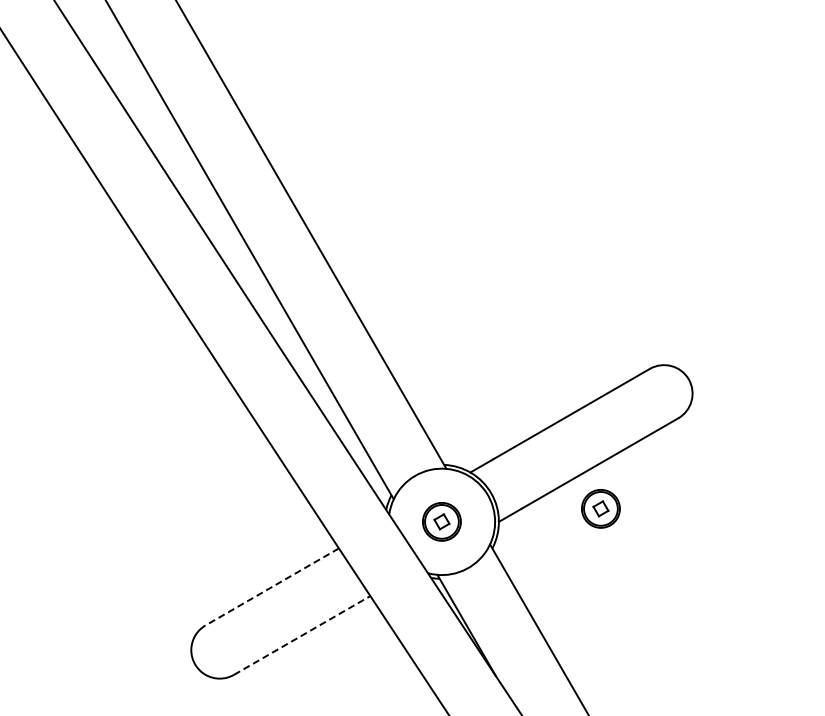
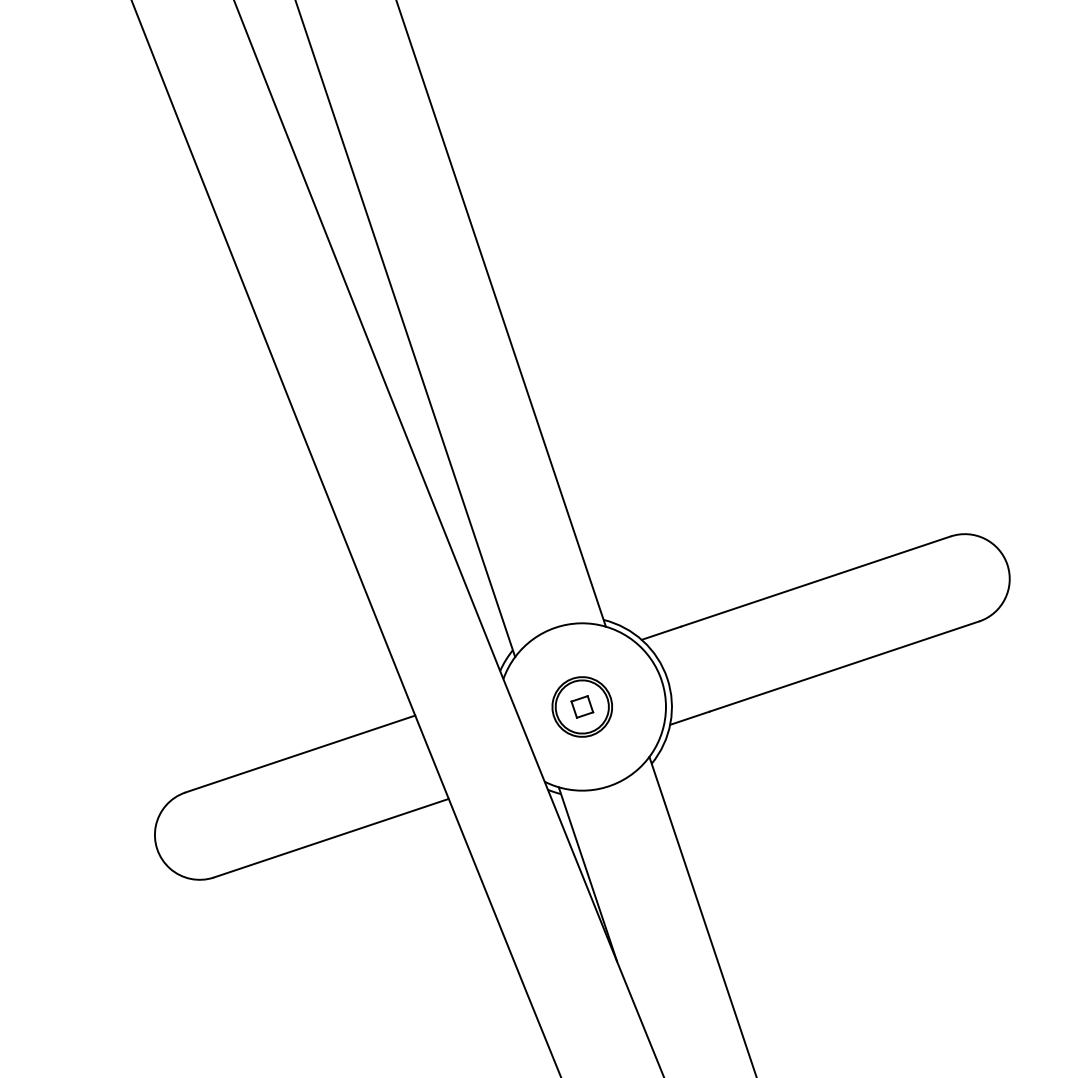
part: (600, 508) -> (830, 736), removed
line: (271, 587) -> (299, 754), dashed -> solid
line: (302, 635) -> (331, 838), dashed -> solid

